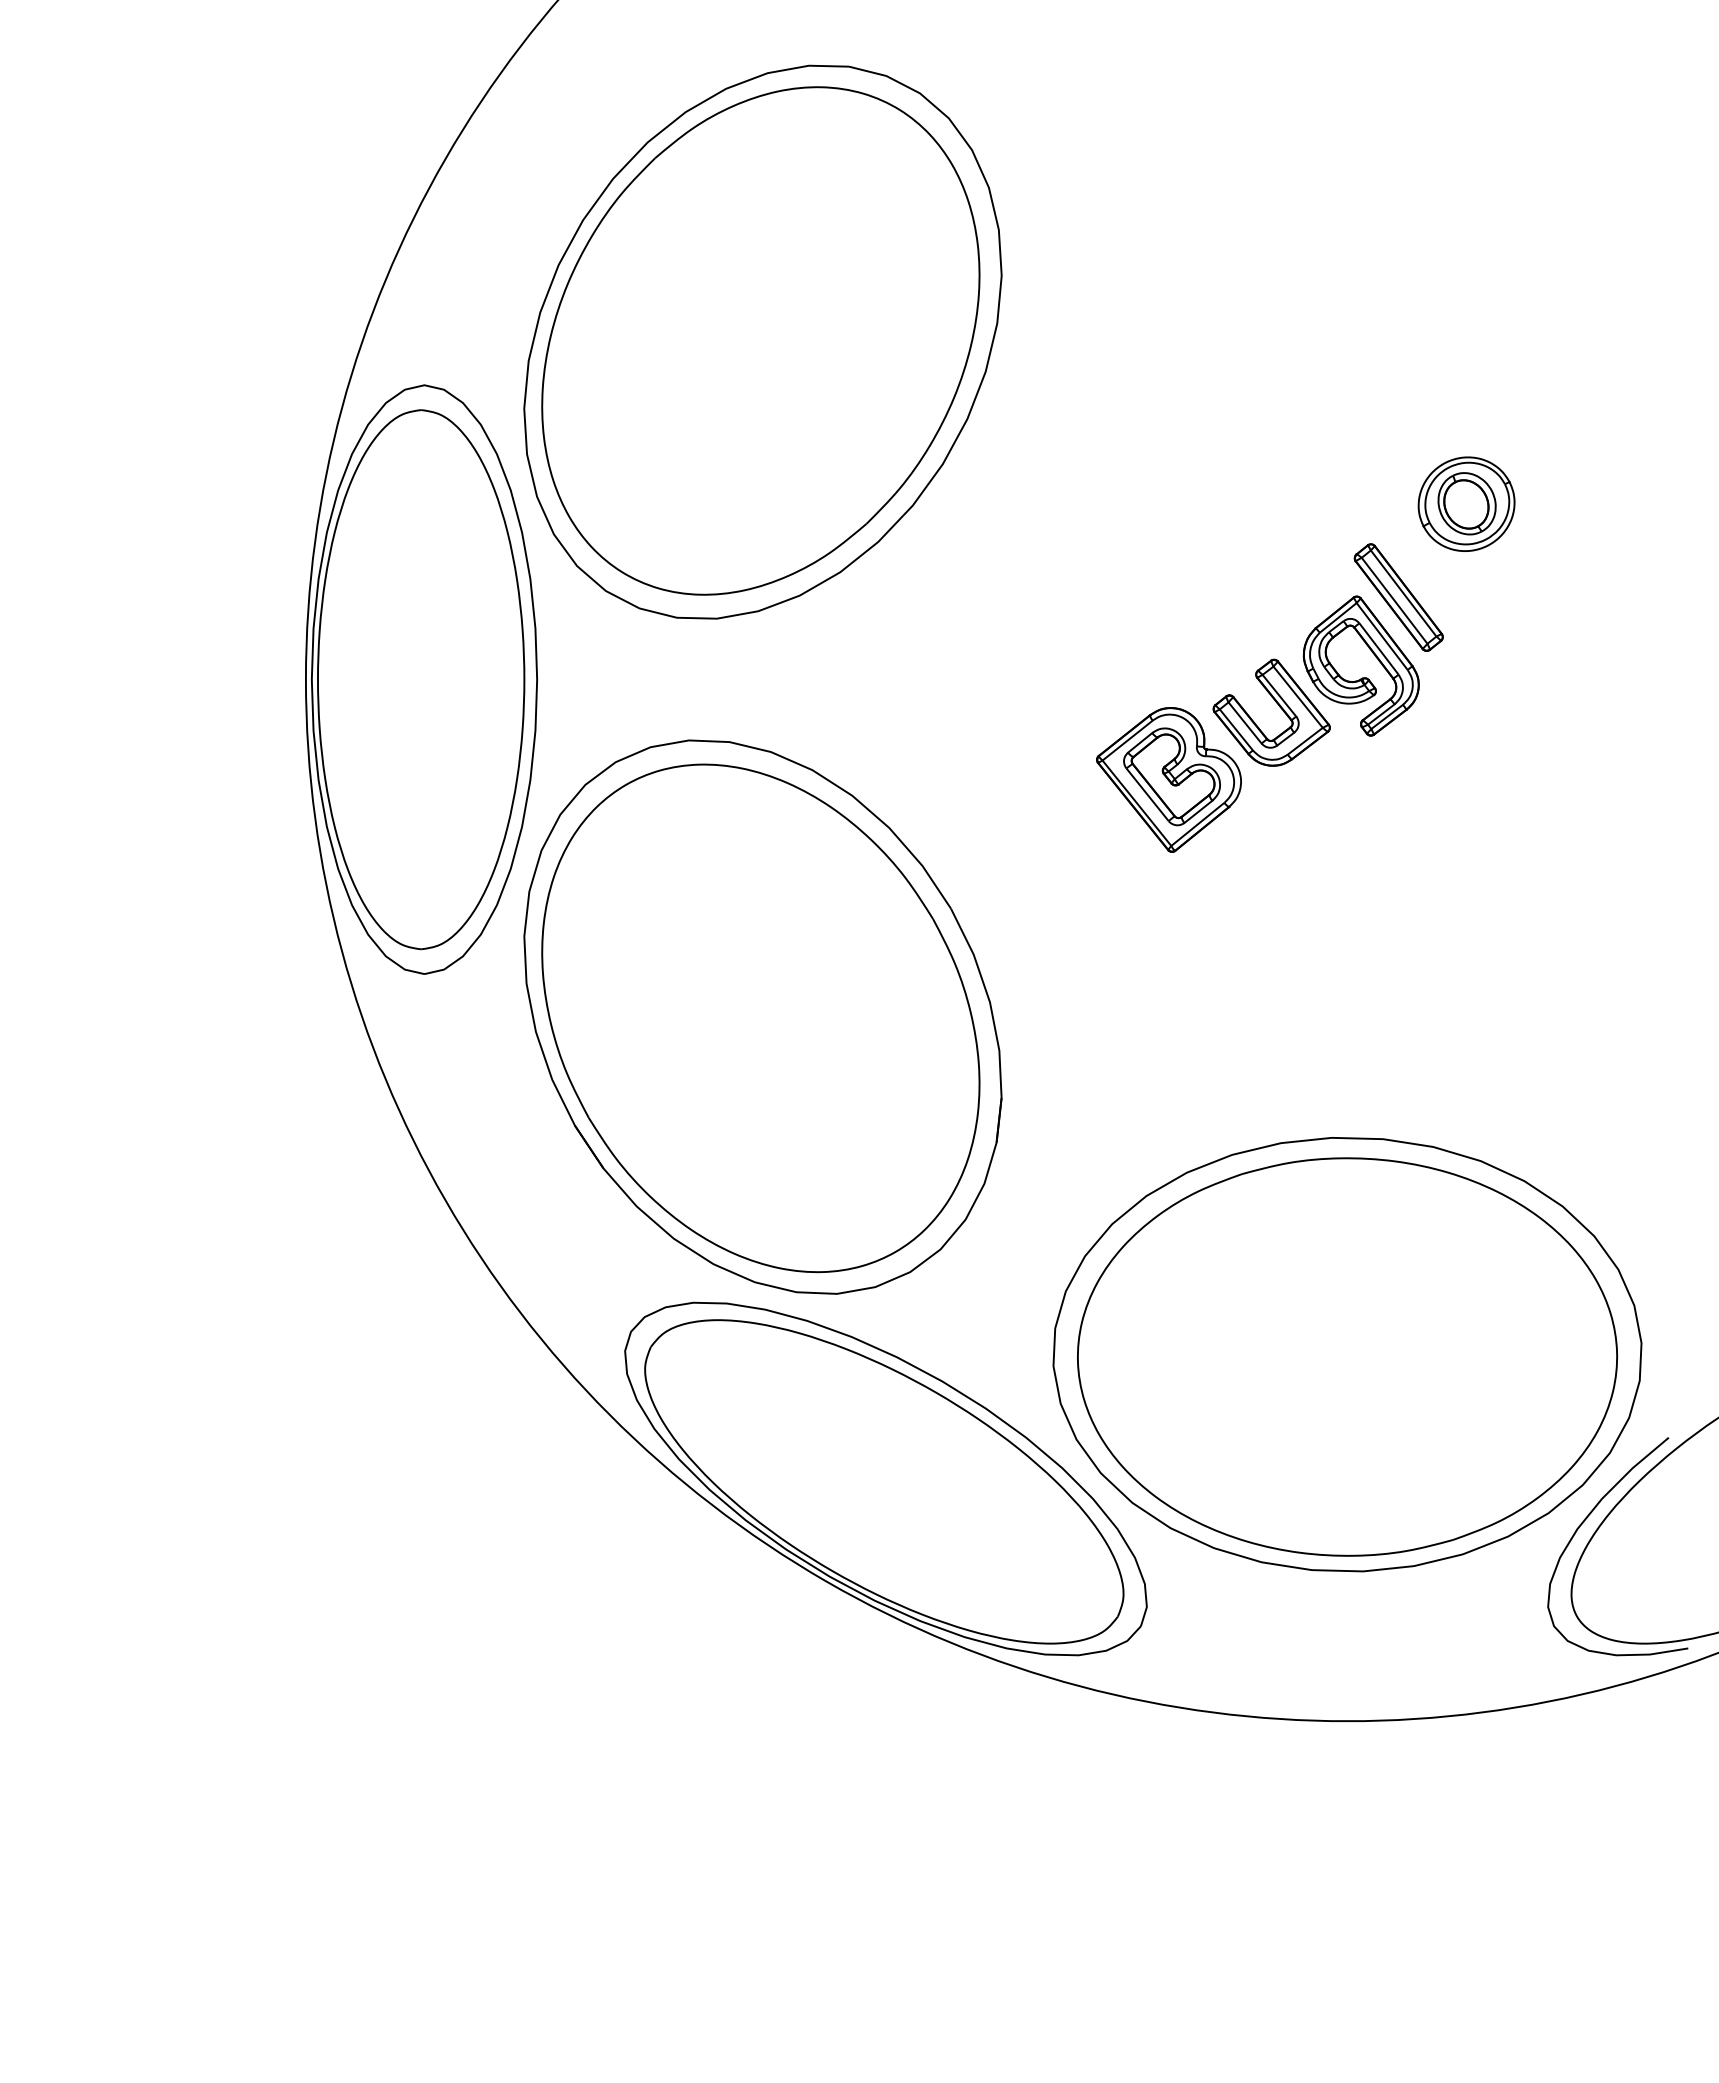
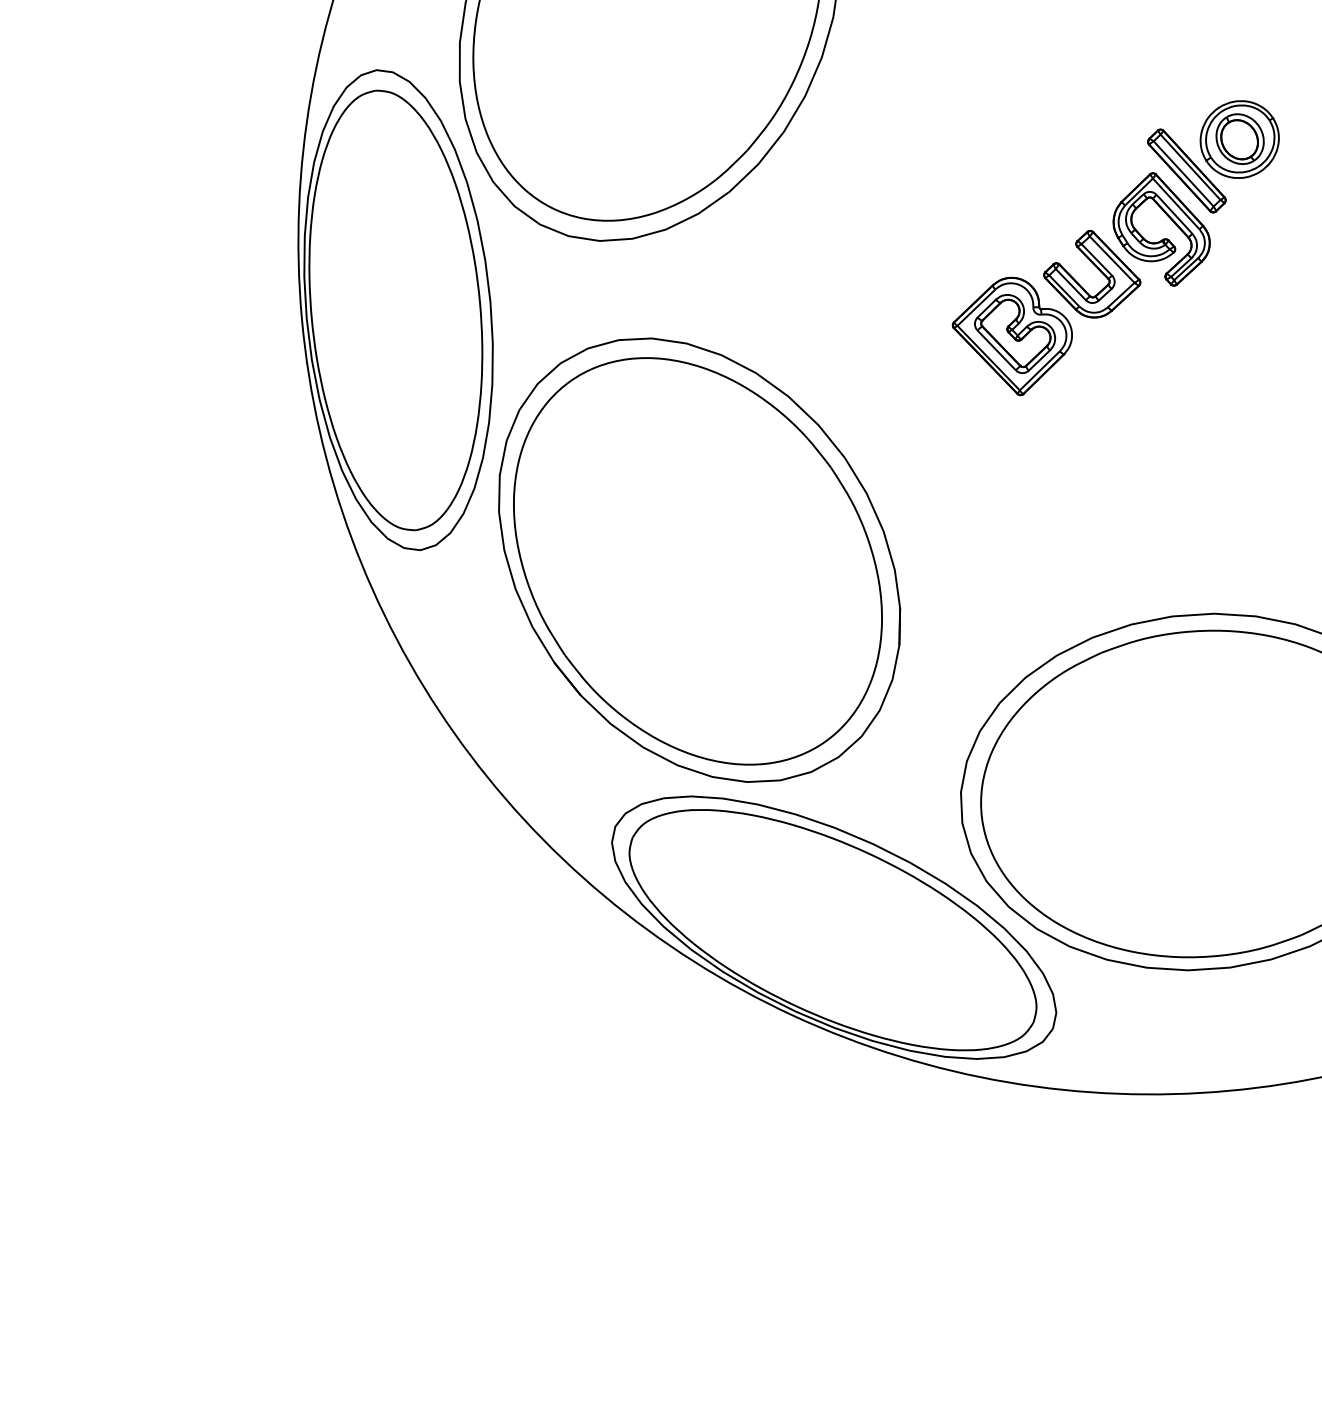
part: (1466, 503) -> (1239, 138), moved

